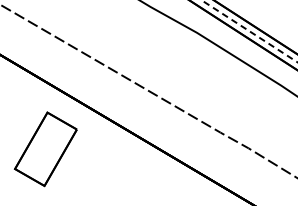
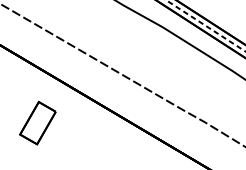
part: (45, 149) -> (37, 123), size x0.7

